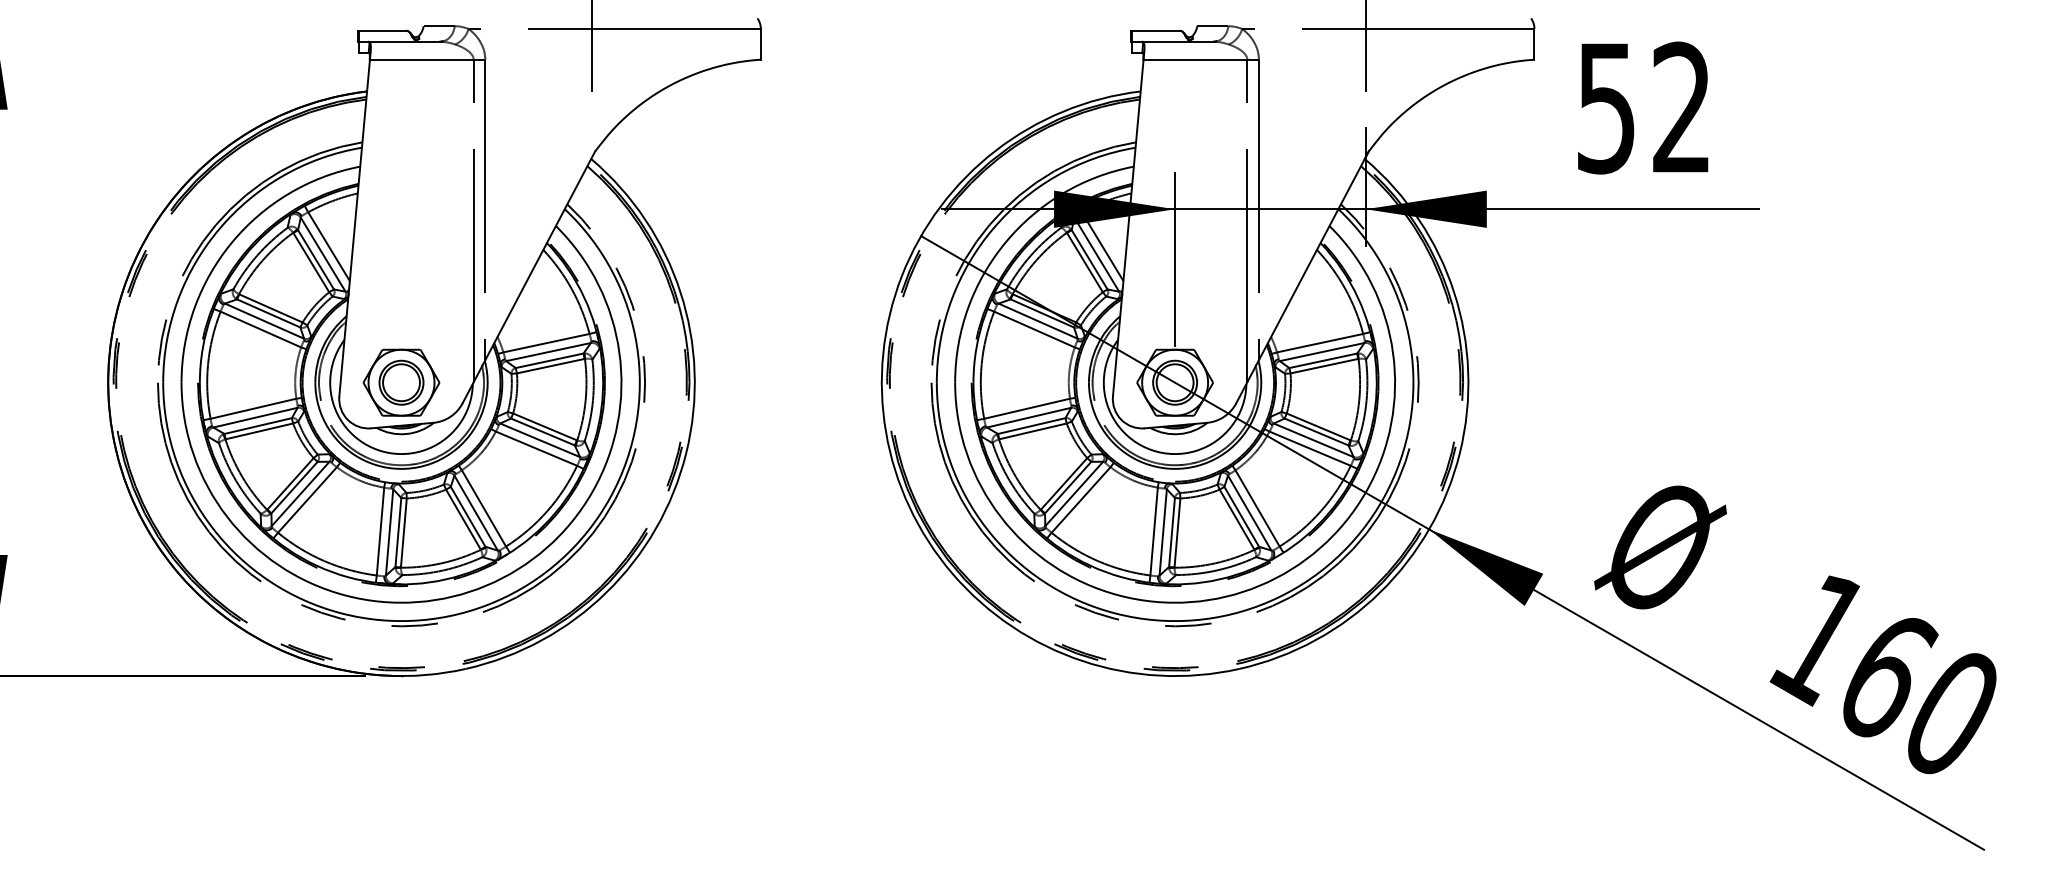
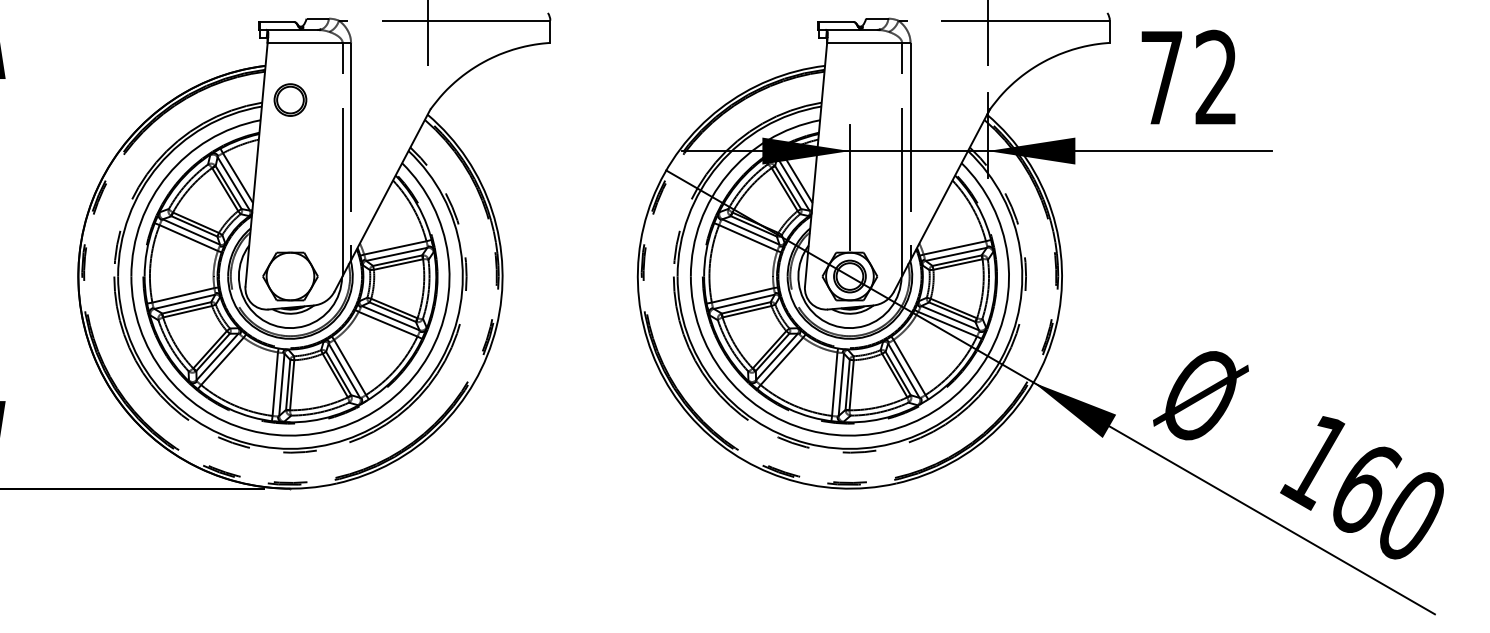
text: (1606, 108) -> (1161, 78), 52 -> 72
part: (401, 382) -> (290, 99), moved

